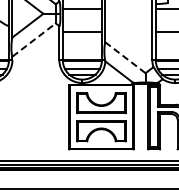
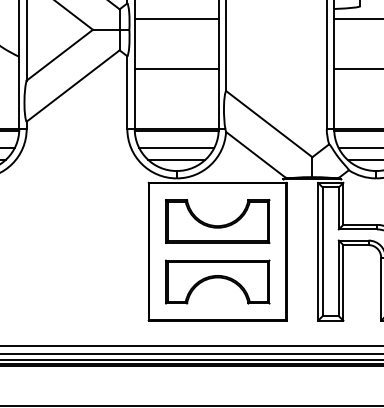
line: (34, 39) -> (73, 84), dashed -> solid
line: (125, 57) -> (269, 123), dashed -> solid

